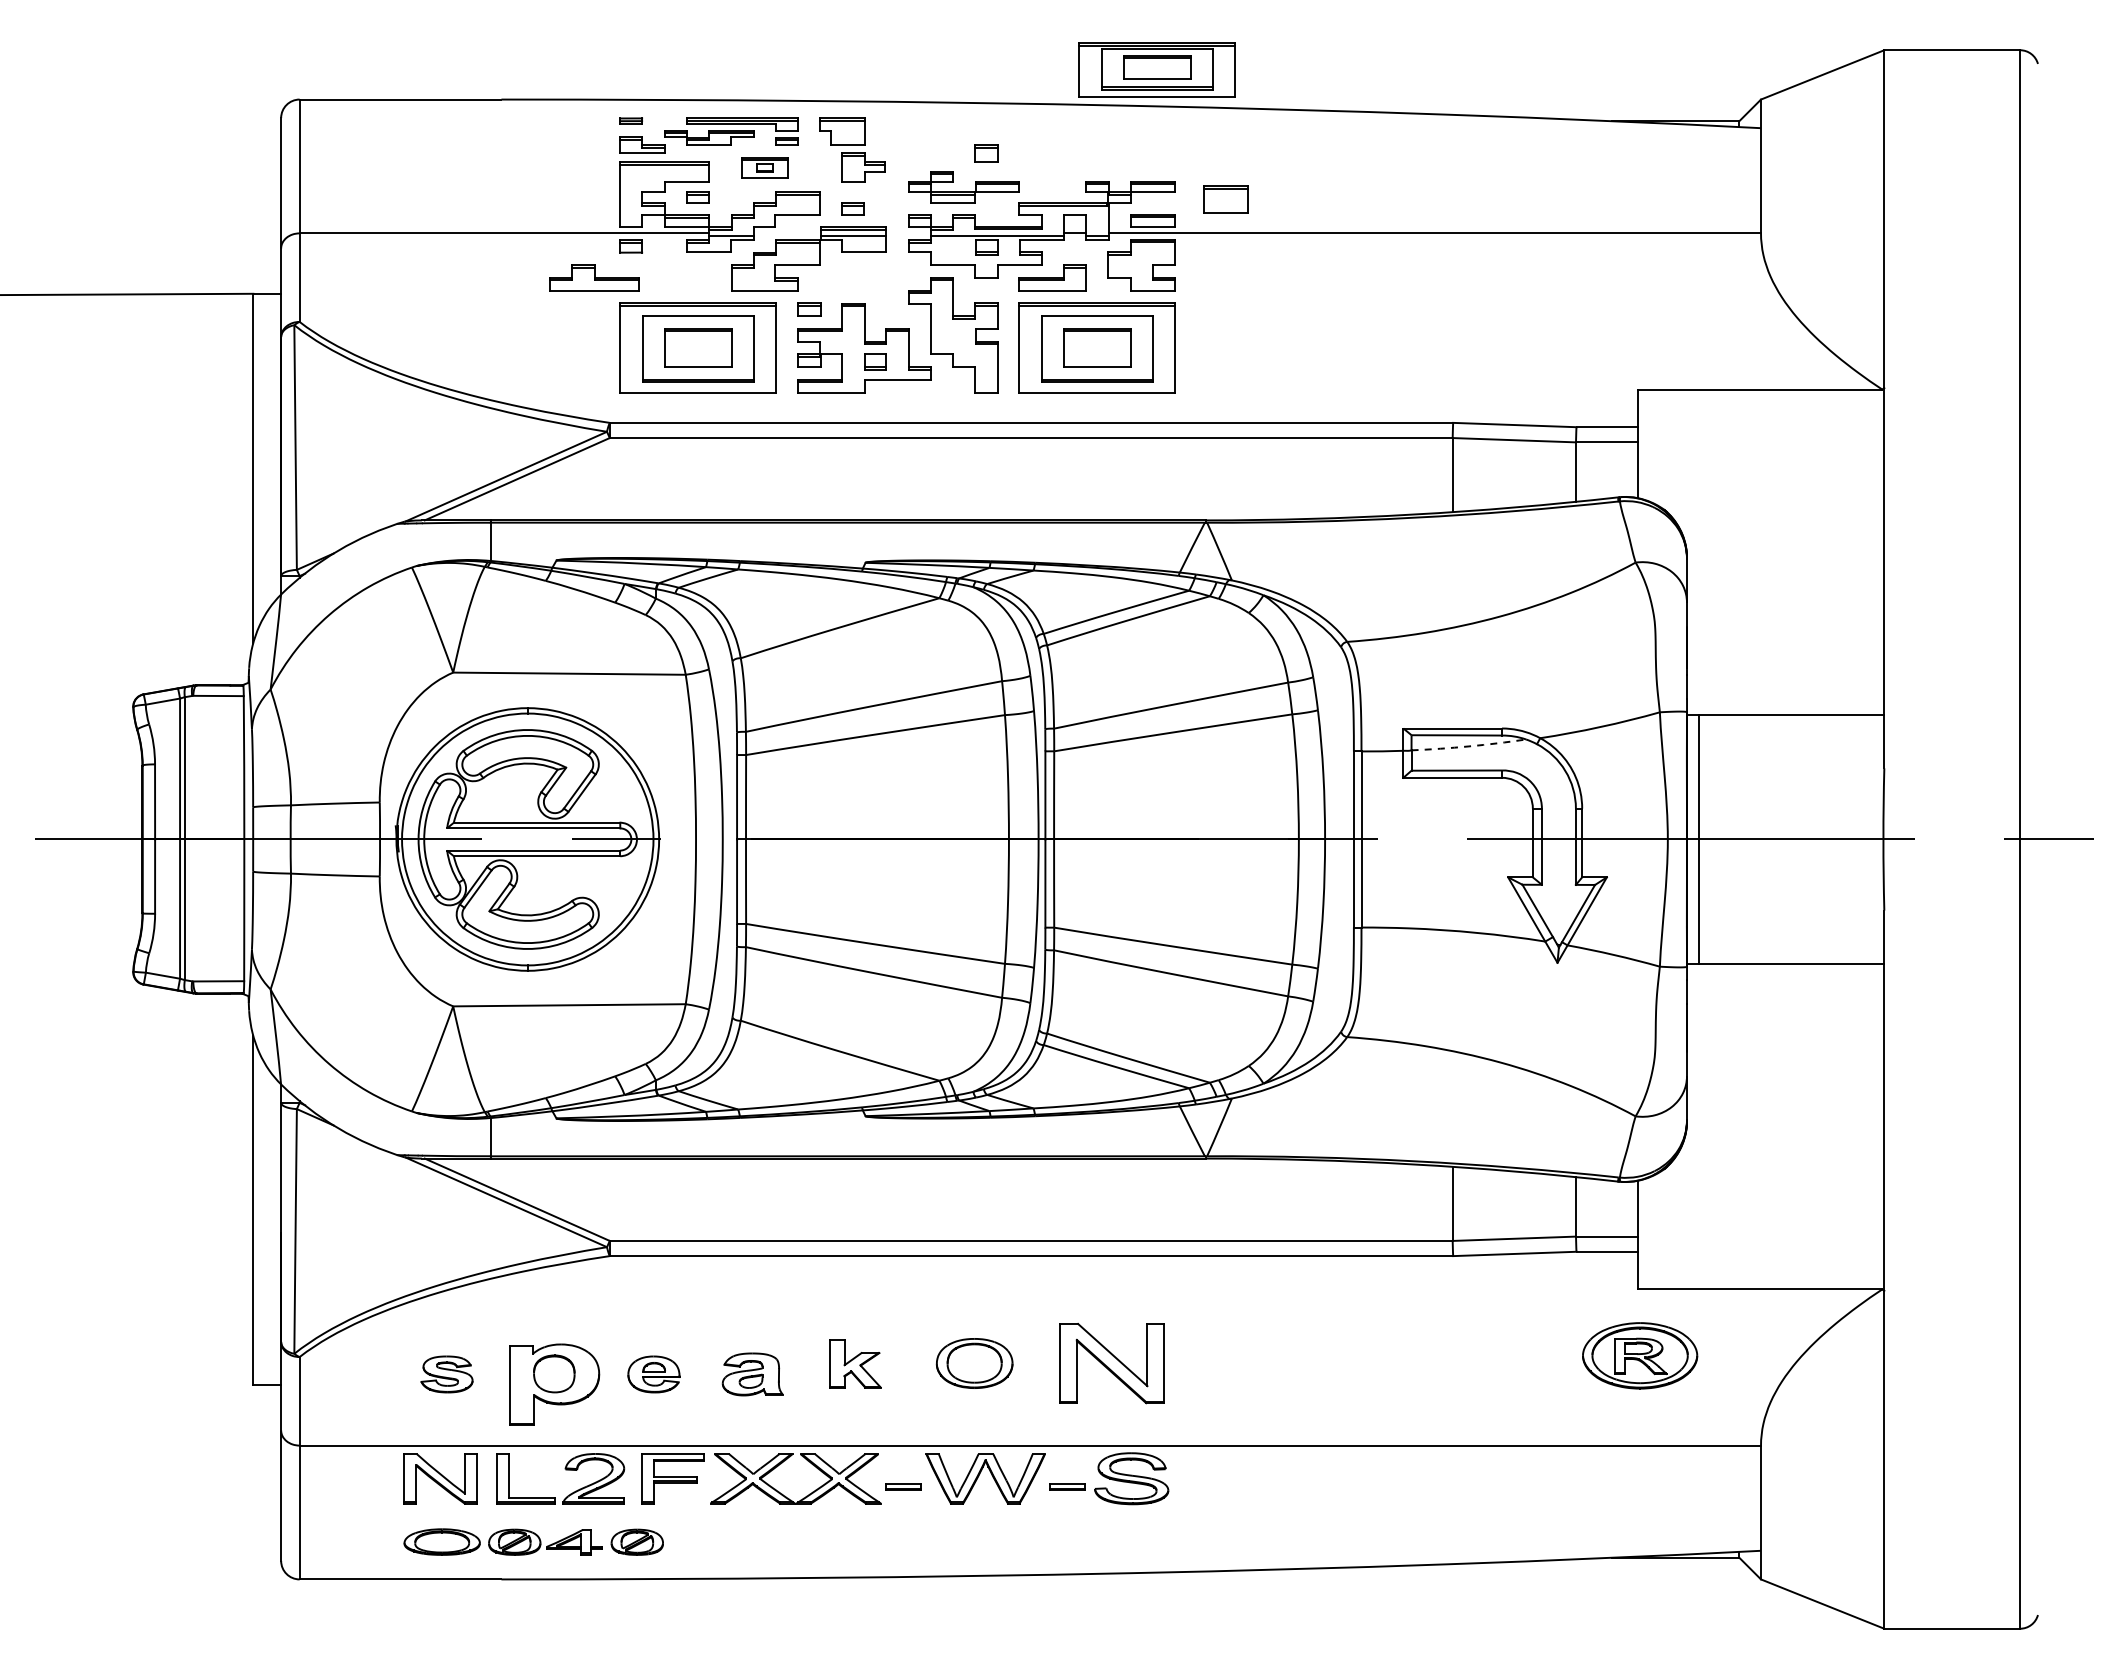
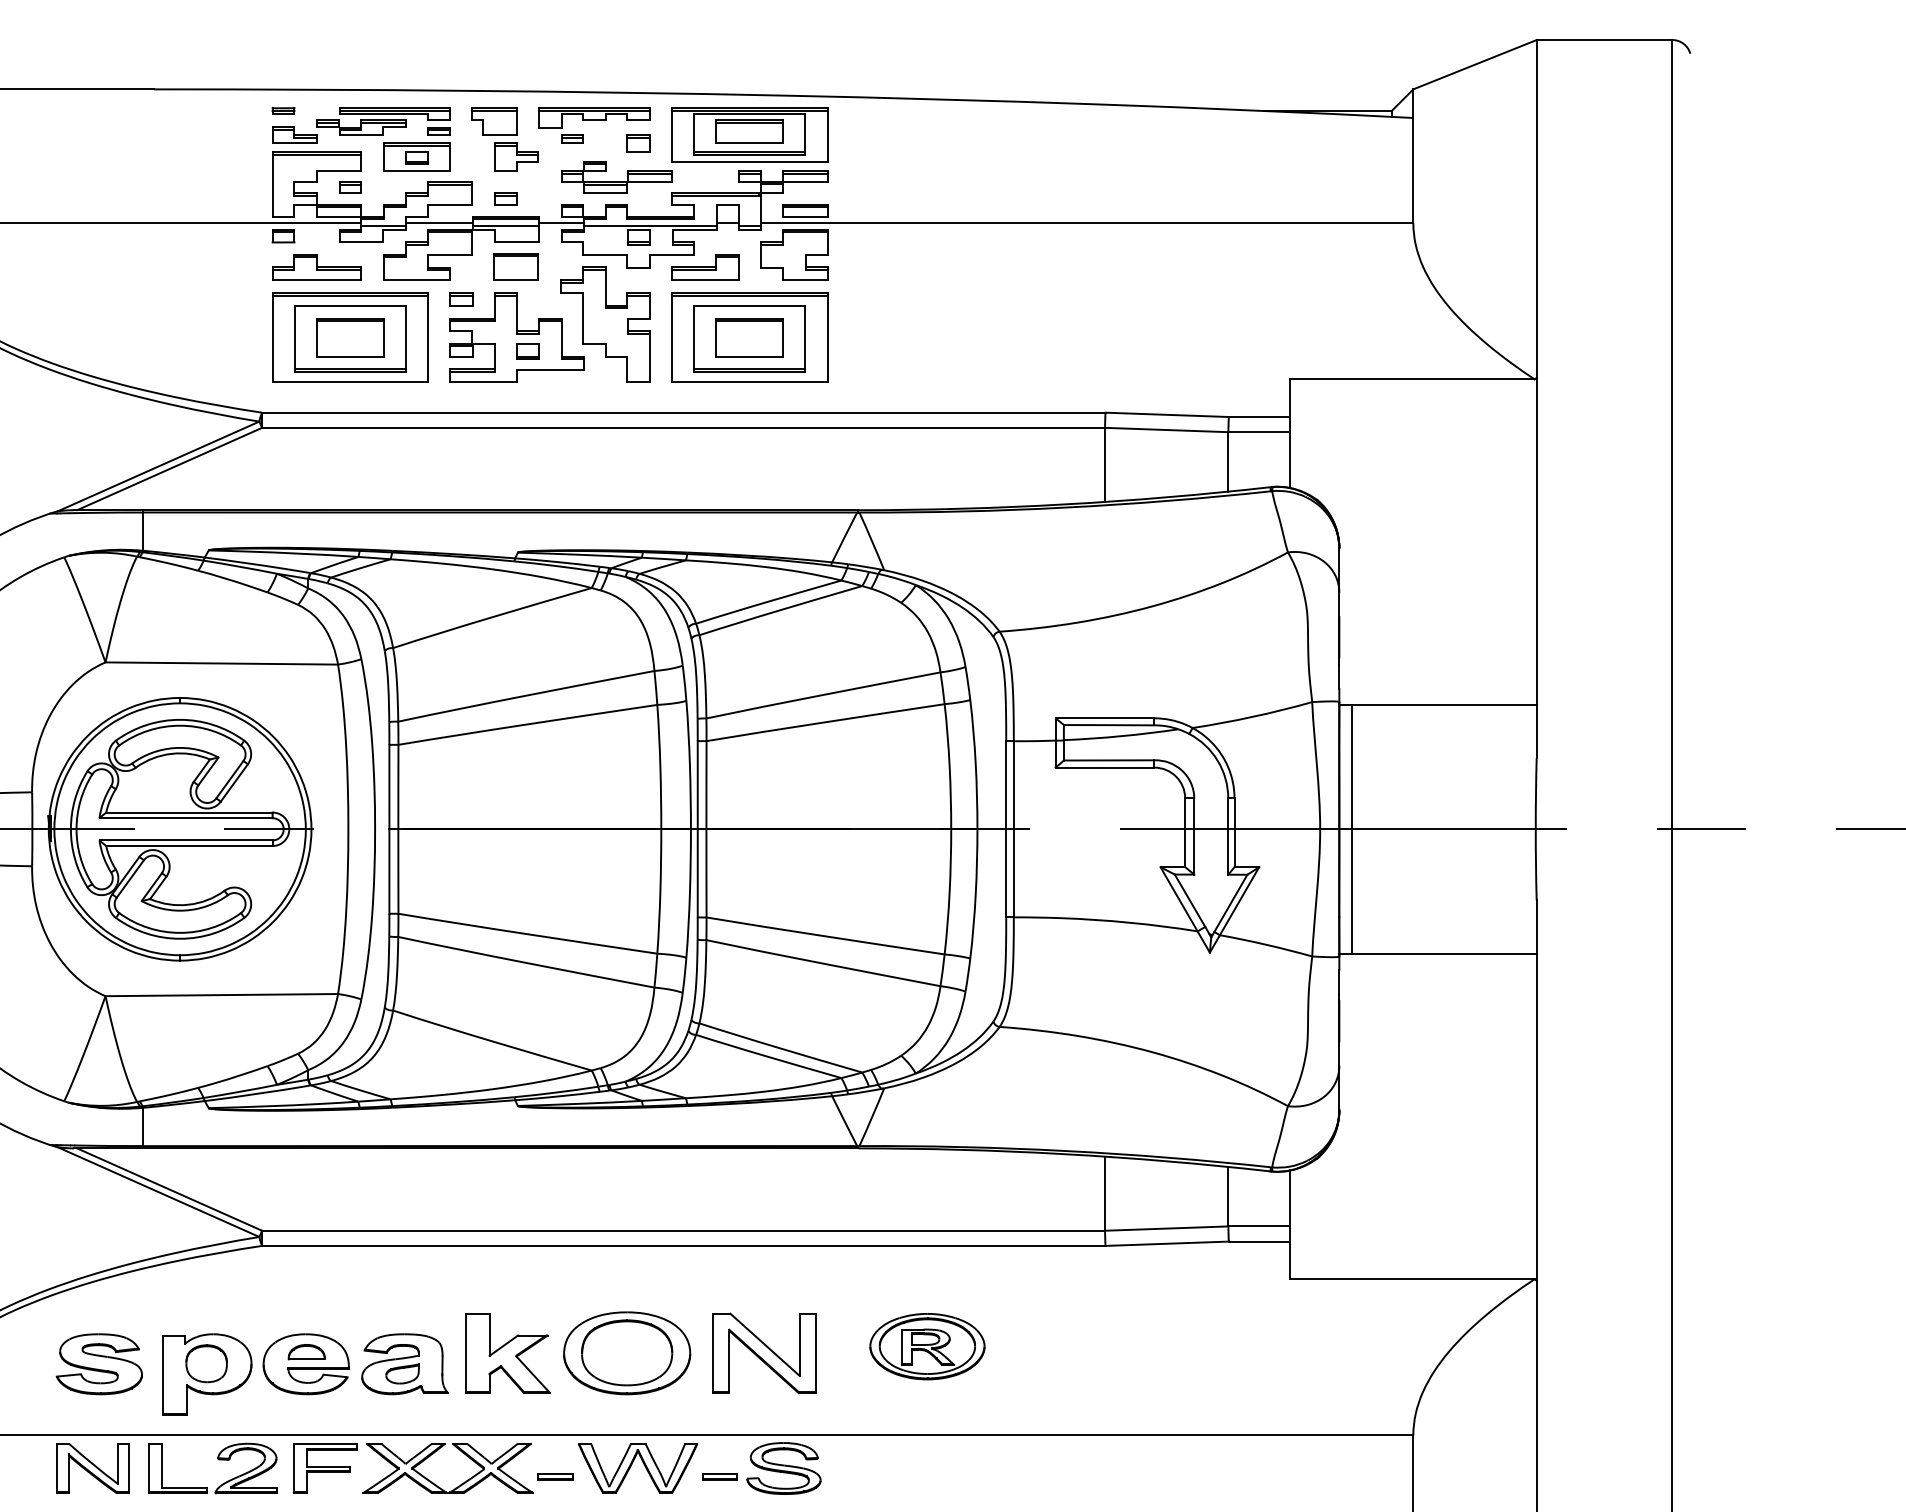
part: (1156, 69) -> (748, 134), moved
part: (941, 135) -> (593, 125), added
part: (764, 167) -> (416, 157), size x1.43
part: (1225, 199) -> (514, 267), moved
line: (786, 233) -> (438, 223), added
line: (908, 233) -> (560, 223), added
part: (594, 277) -> (316, 267), moved
arc: (1468, 746) -> (1120, 736), dashed -> solid
part: (1640, 1355) -> (927, 1346), moved
part: (855, 1363) -> (507, 1353), size x1.67
part: (974, 1363) -> (626, 1353), size x1.67
part: (446, 1374) -> (98, 1364), size x1.67
part: (653, 1374) -> (305, 1364), size x1.67
part: (752, 1374) -> (404, 1364), size x1.43

